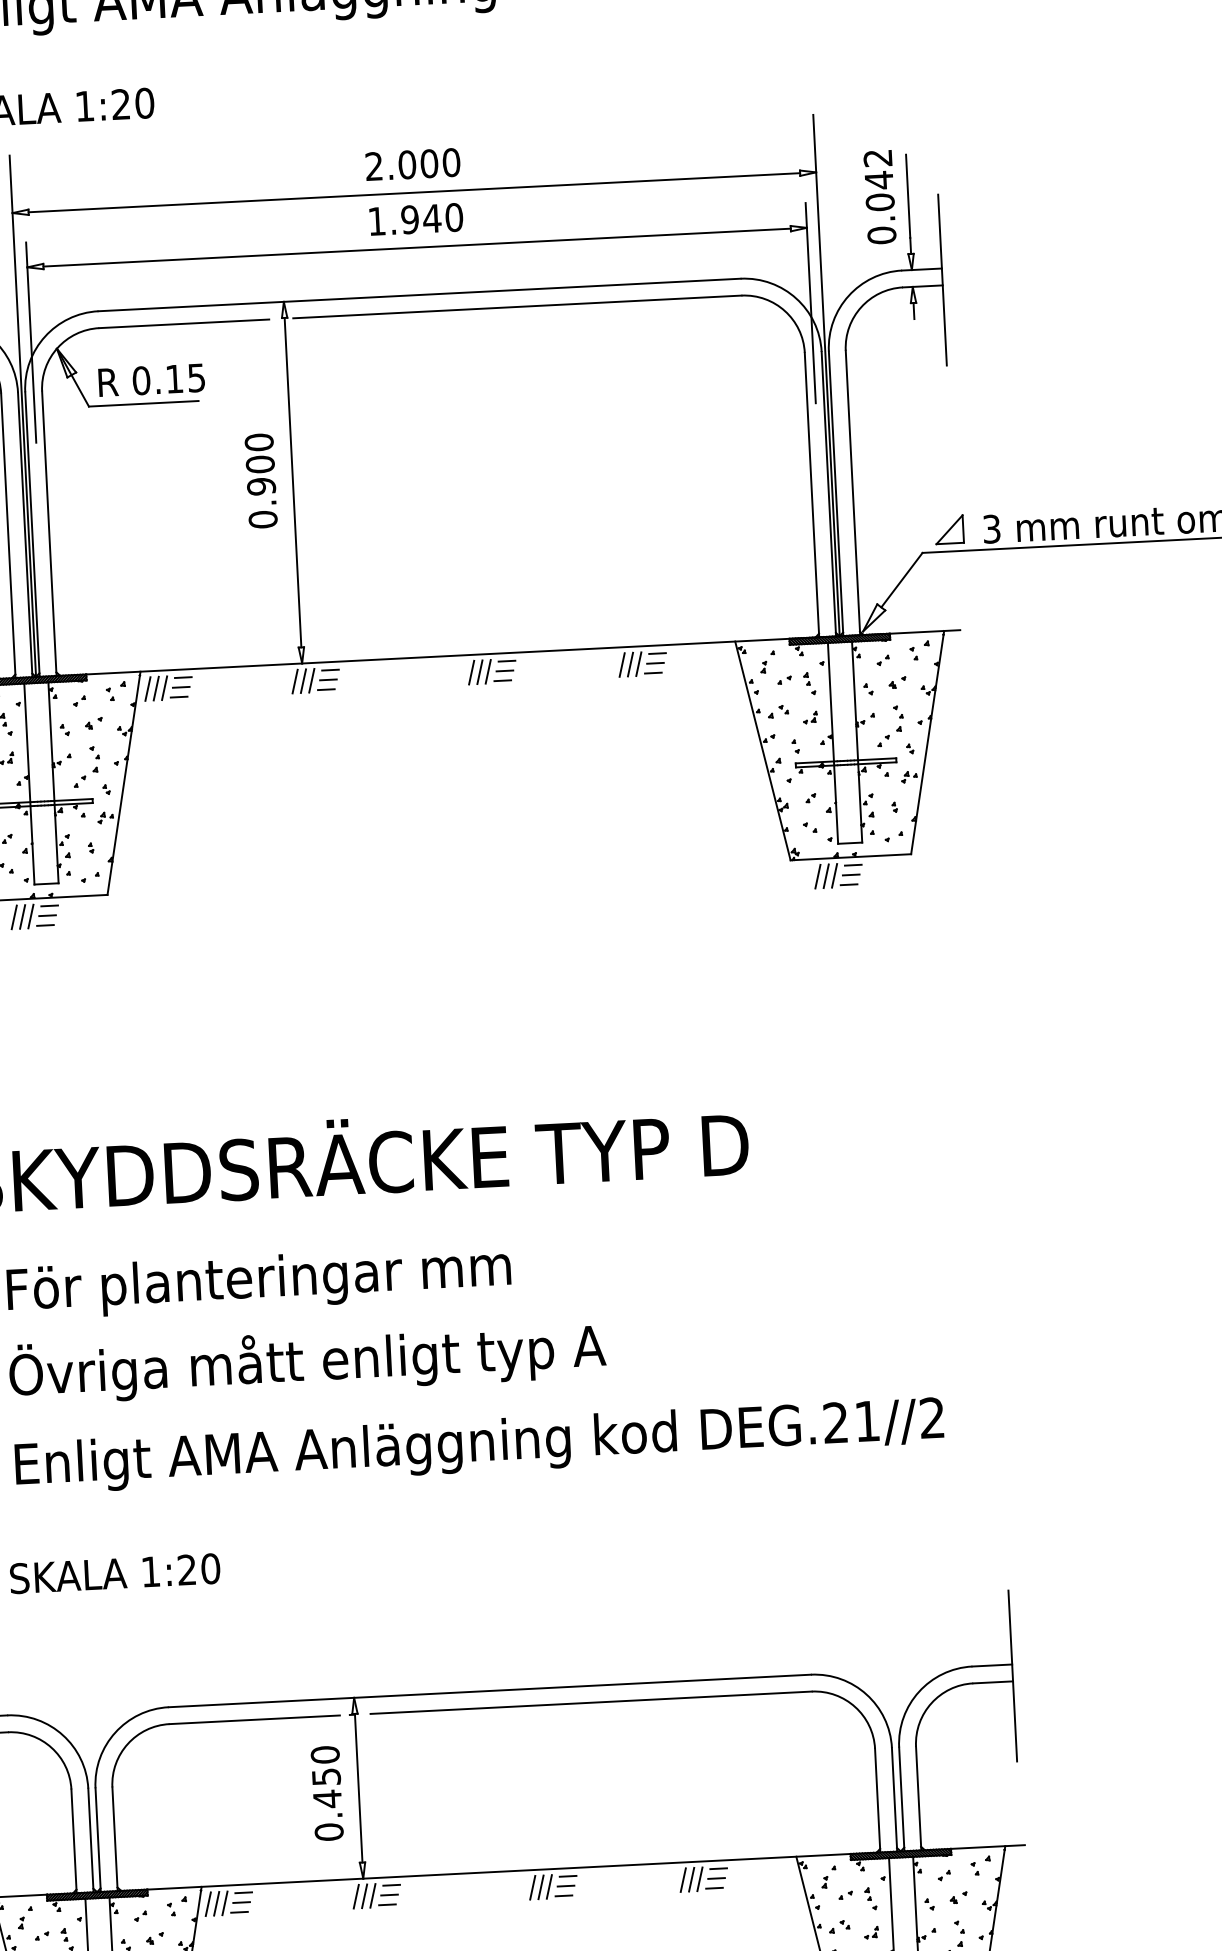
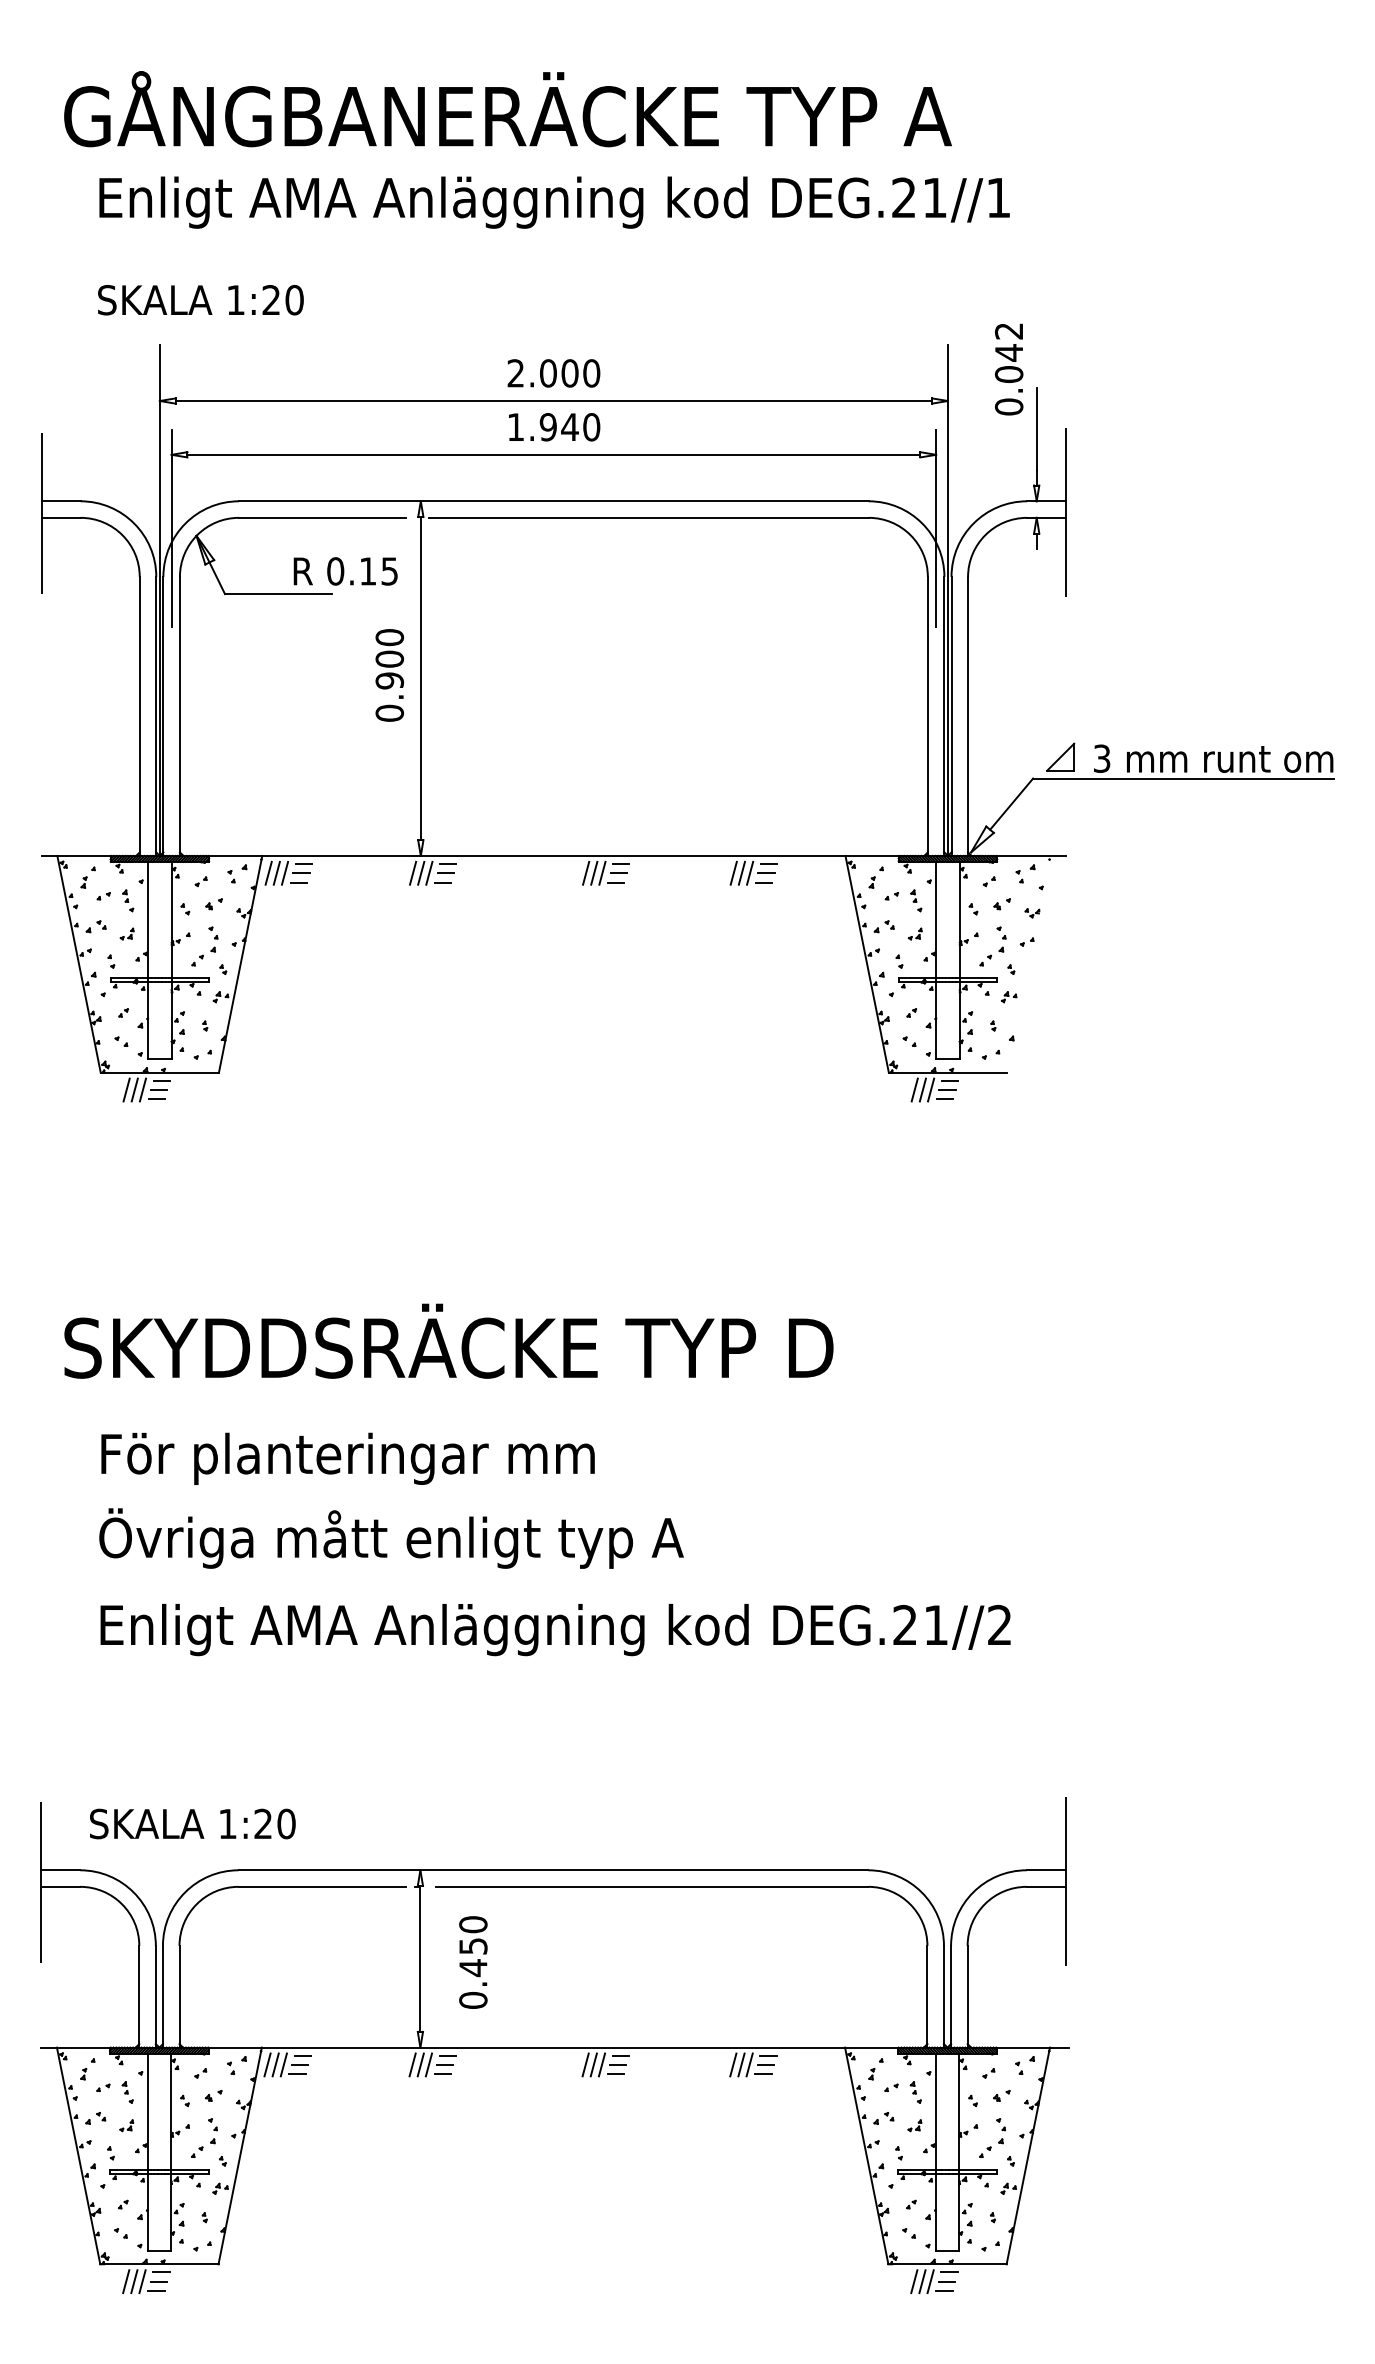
text: (880, 197) -> (1009, 369), moved
text: (151, 380) -> (345, 571), moved
line: (927, 741) -> (1028, 963), removed
text: (114, 1573) -> (192, 1823), moved
text: (327, 1793) -> (473, 1962), moved

